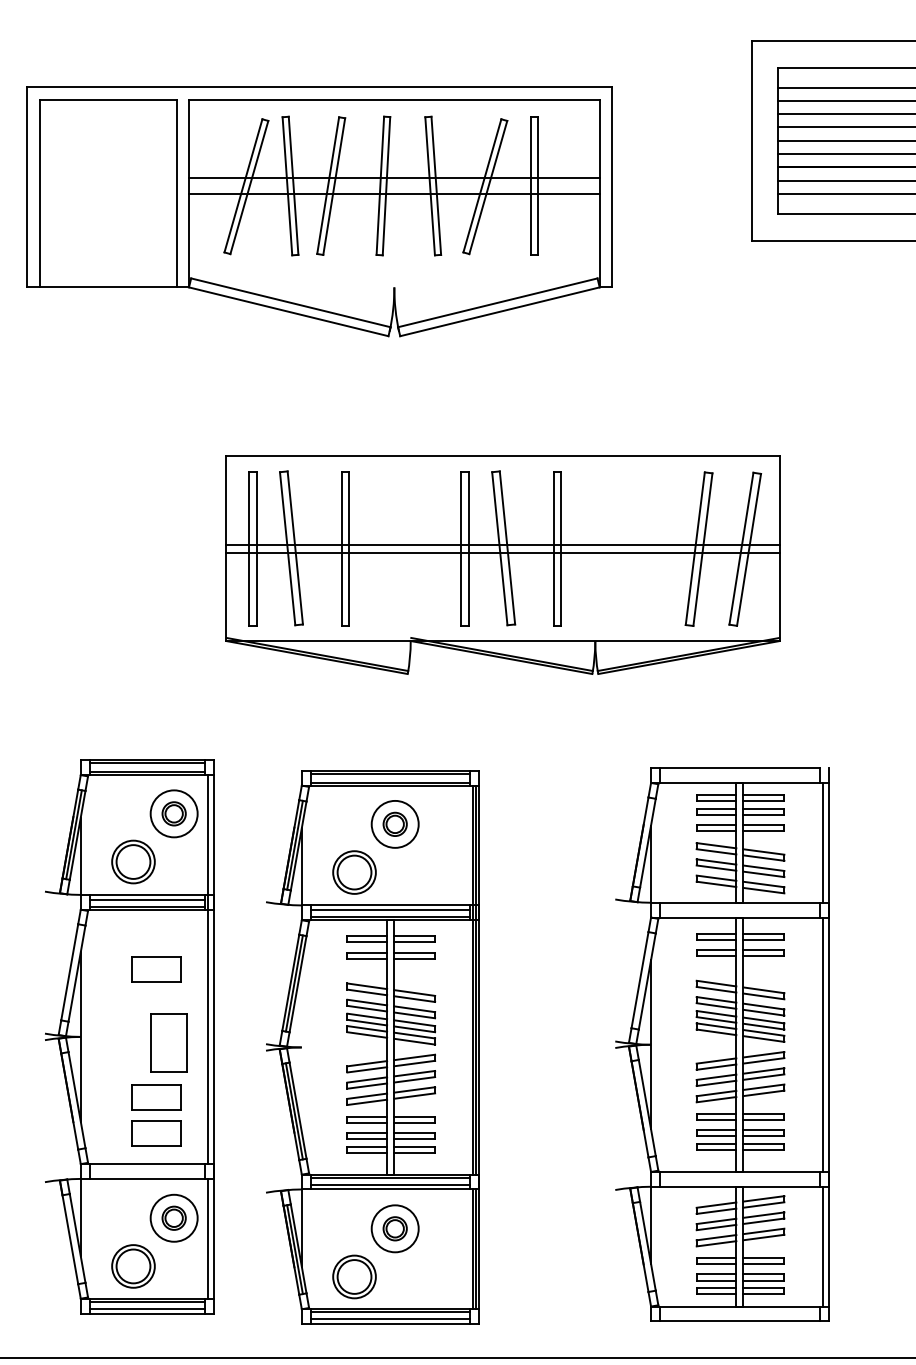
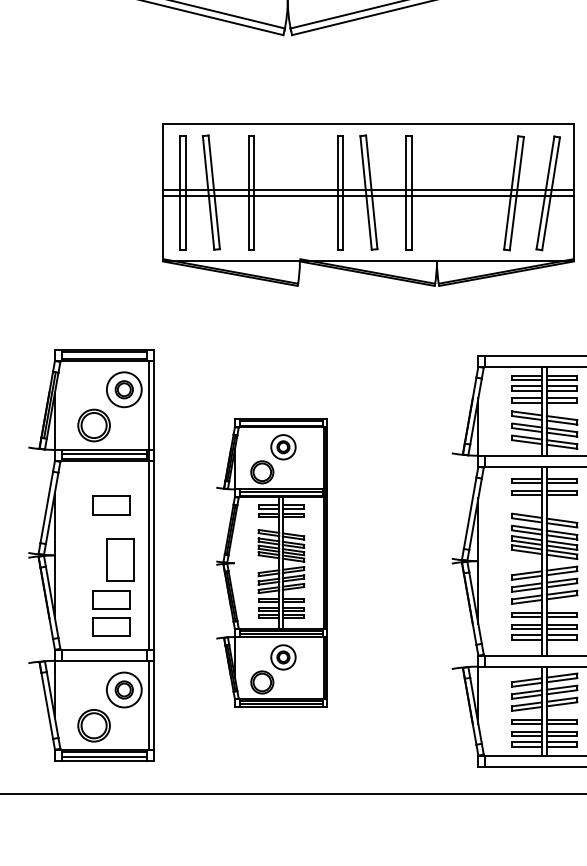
part: (372, 1047) -> (271, 563), size x0.7

